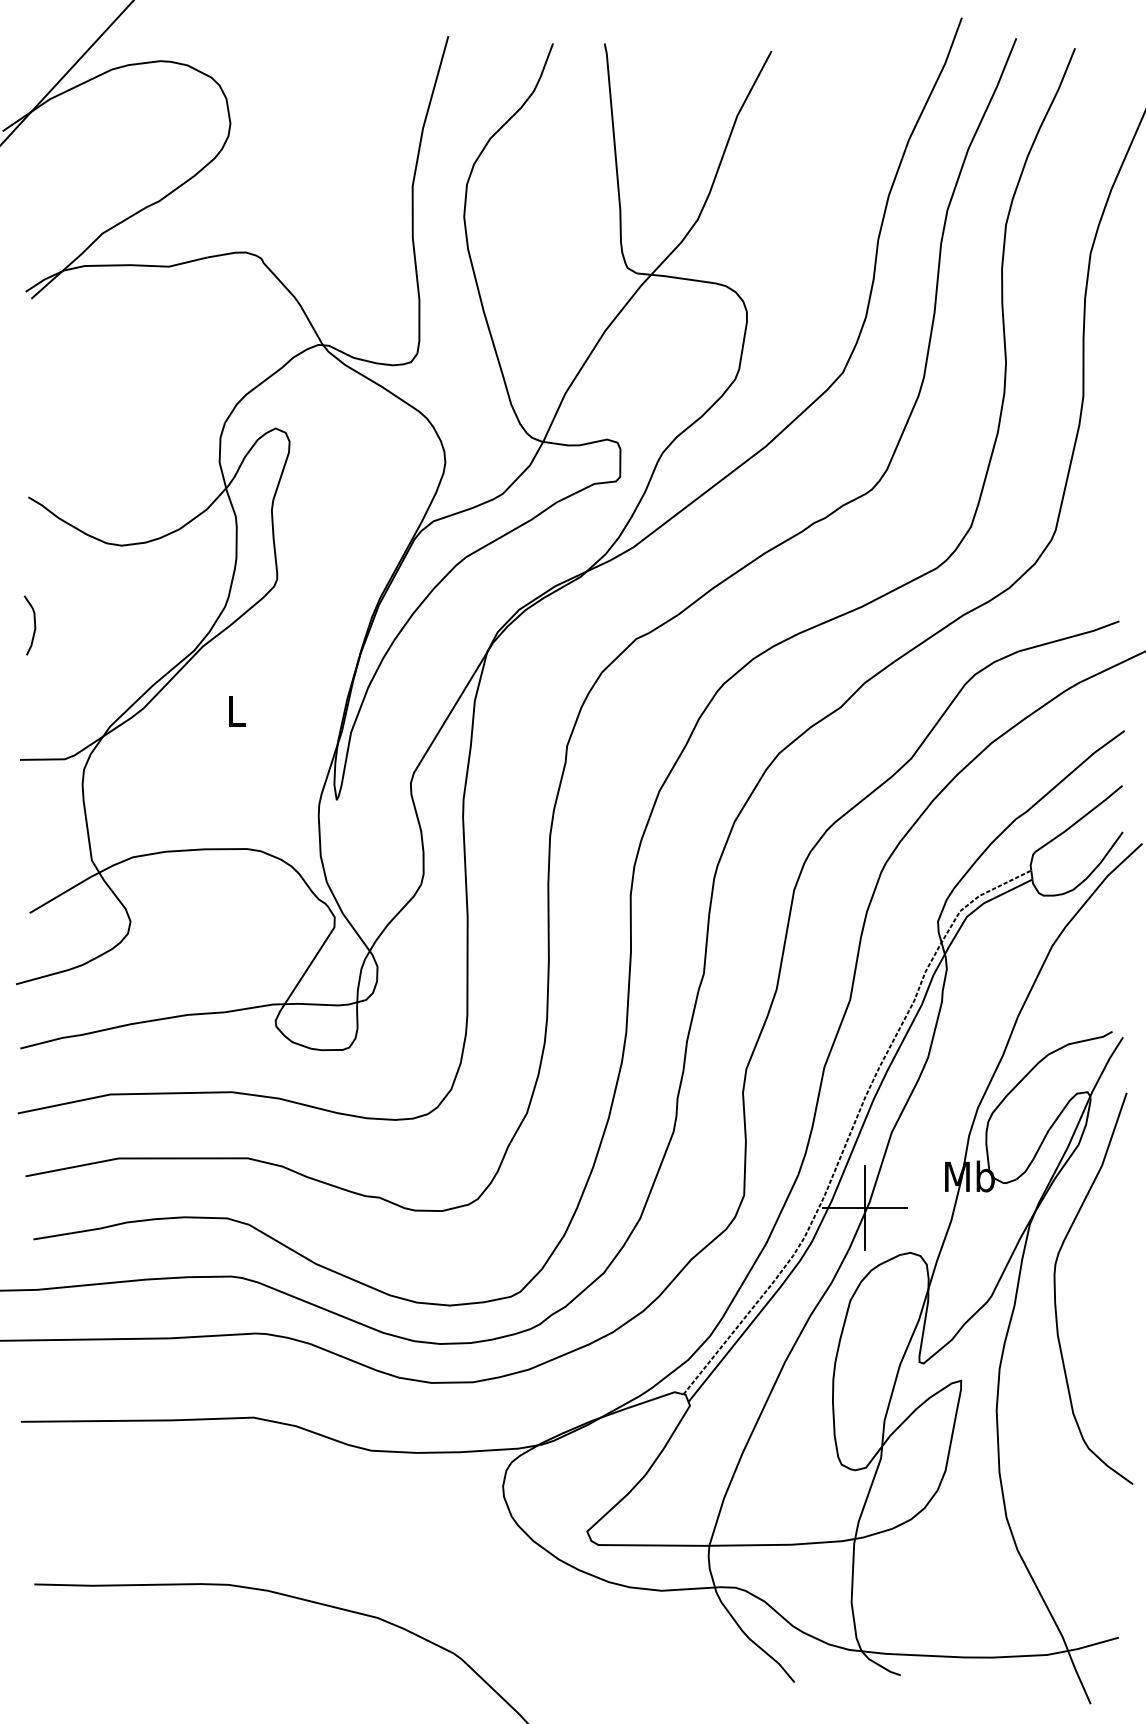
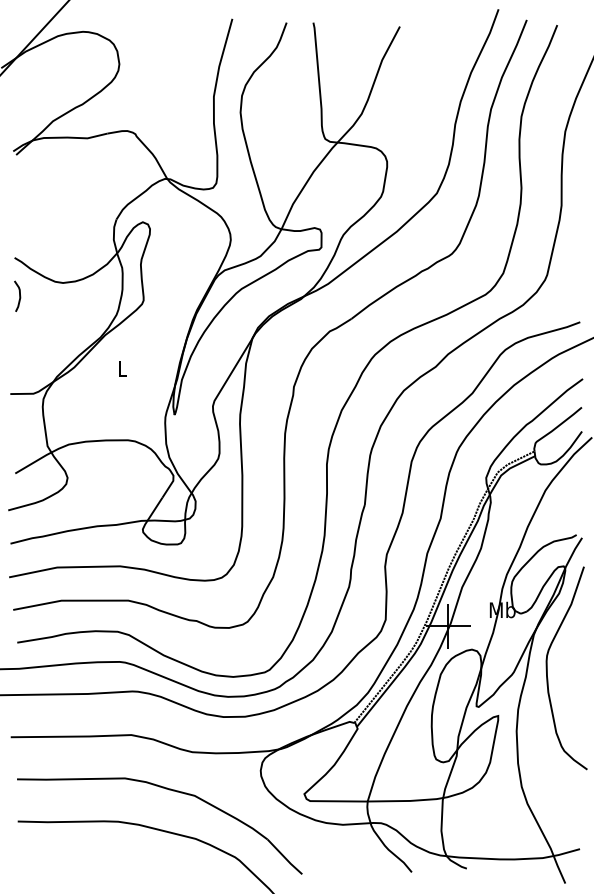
curve: (33, 623) -> (19, 295), moved
part: (327, 1524) -> (169, 790), added

